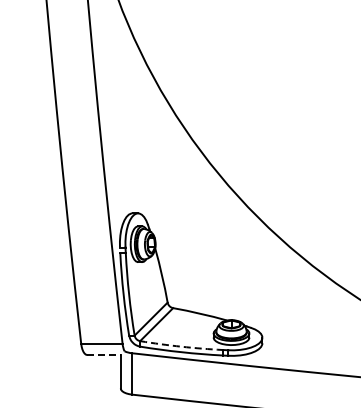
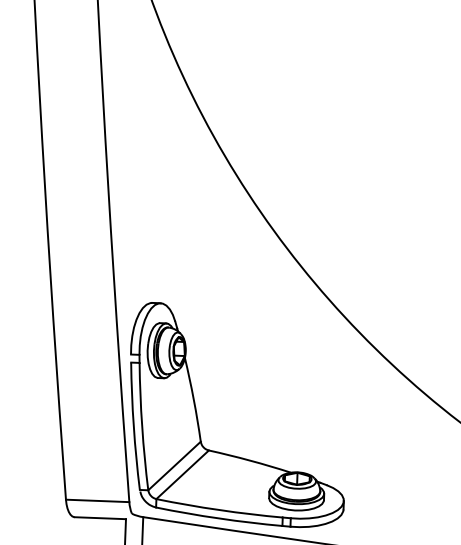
arc: (181, 346) -> (219, 509), dashed -> solid
line: (104, 355) -> (100, 518), dashed -> solid

